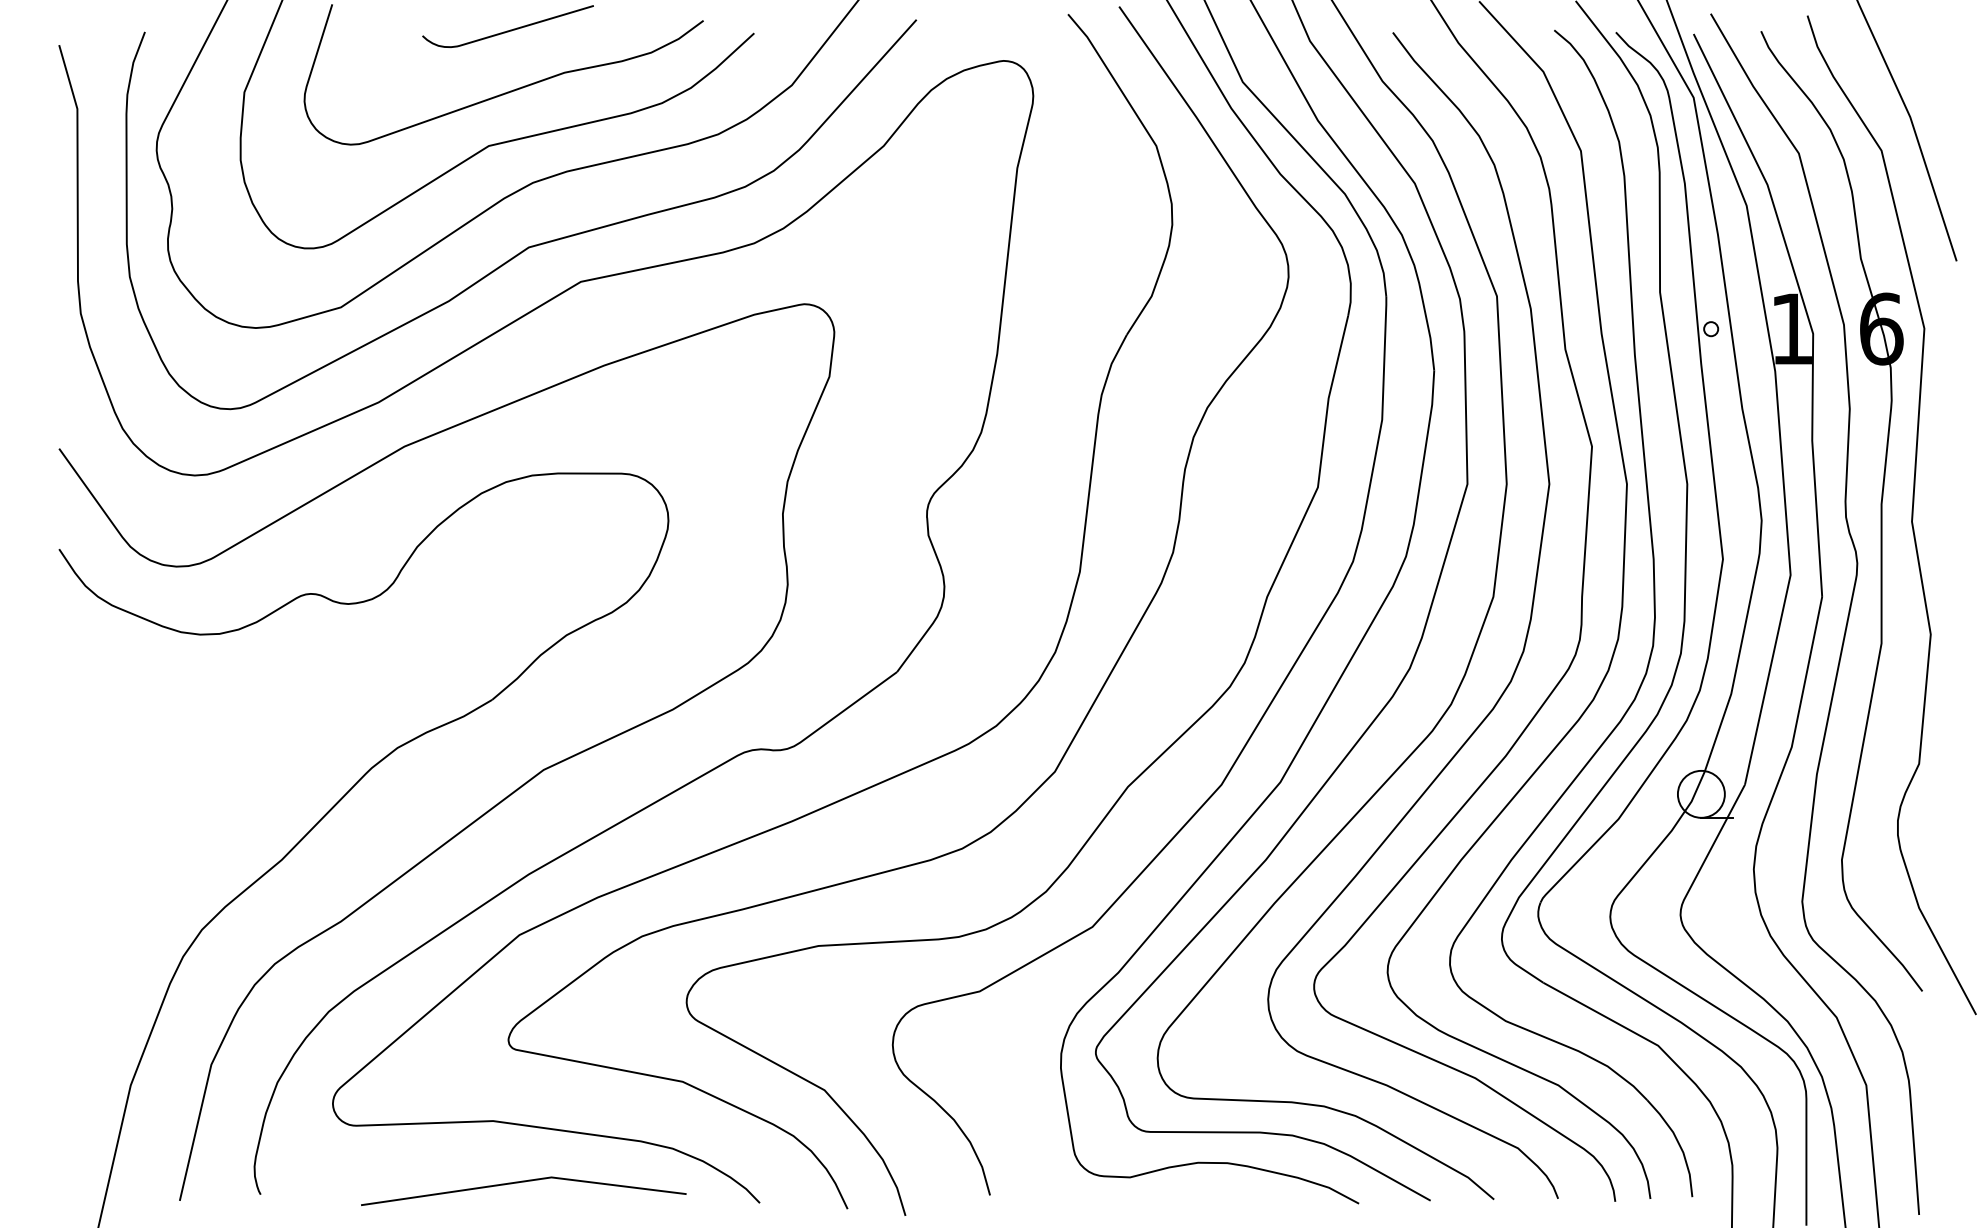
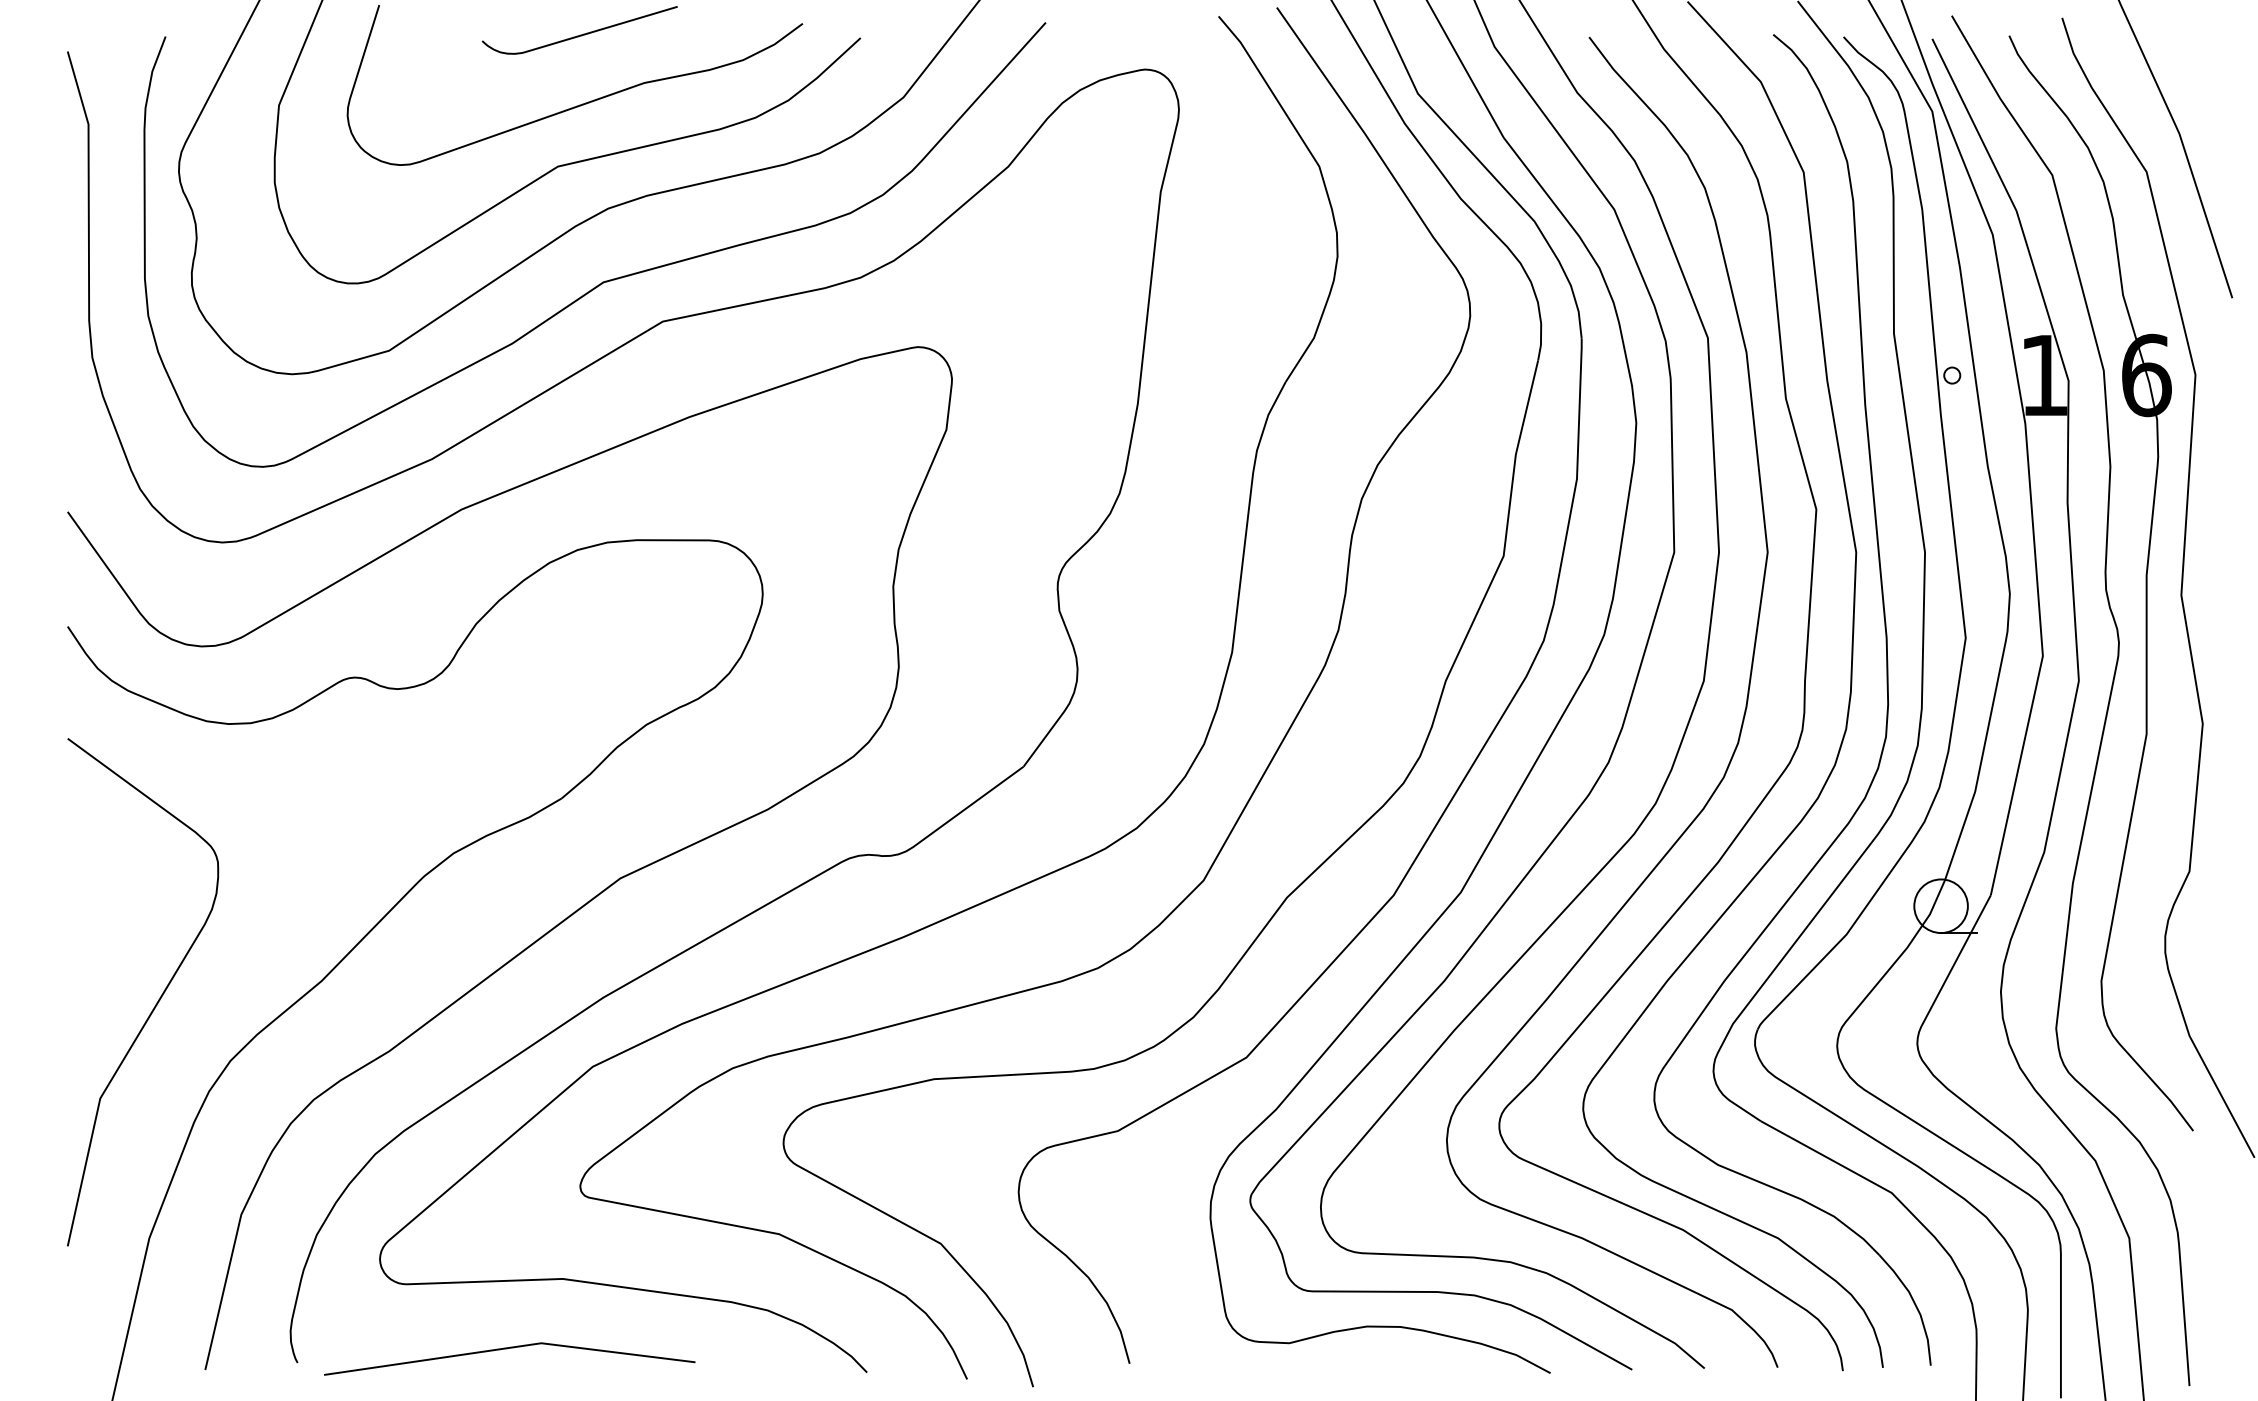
curve: (137, 878) -> (156, 1002), added
line: (521, 1182) -> (507, 1349), moved

